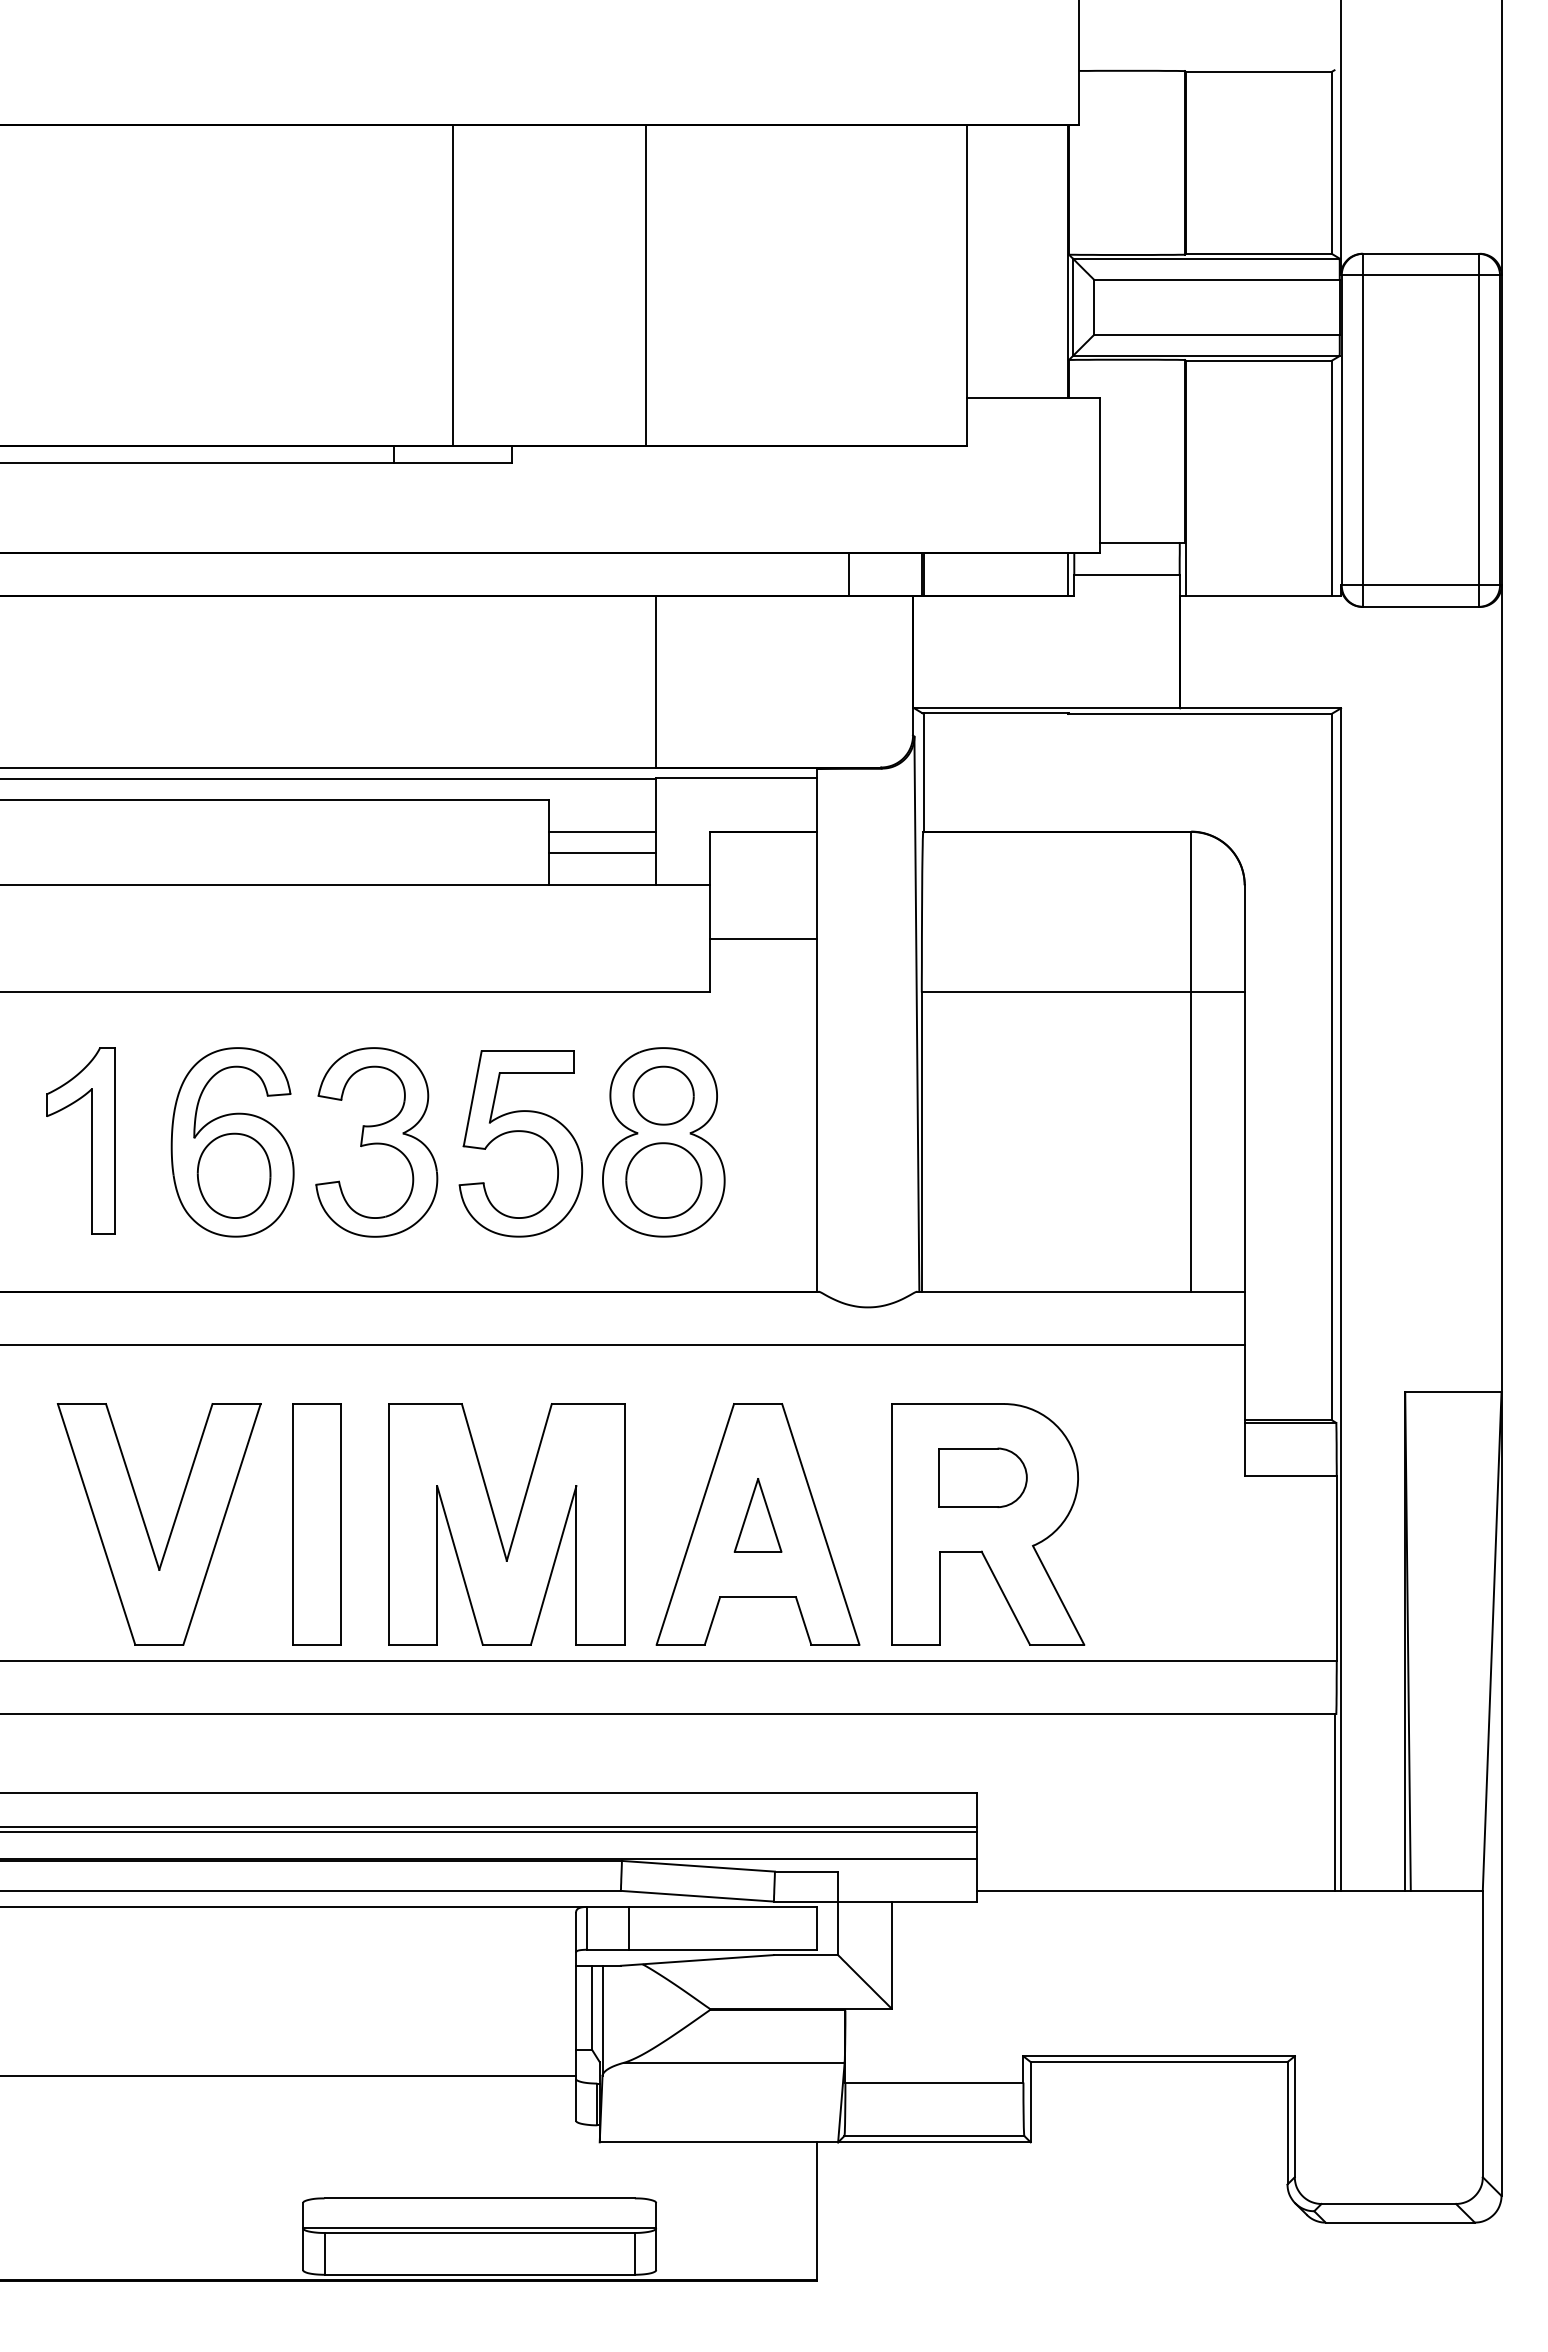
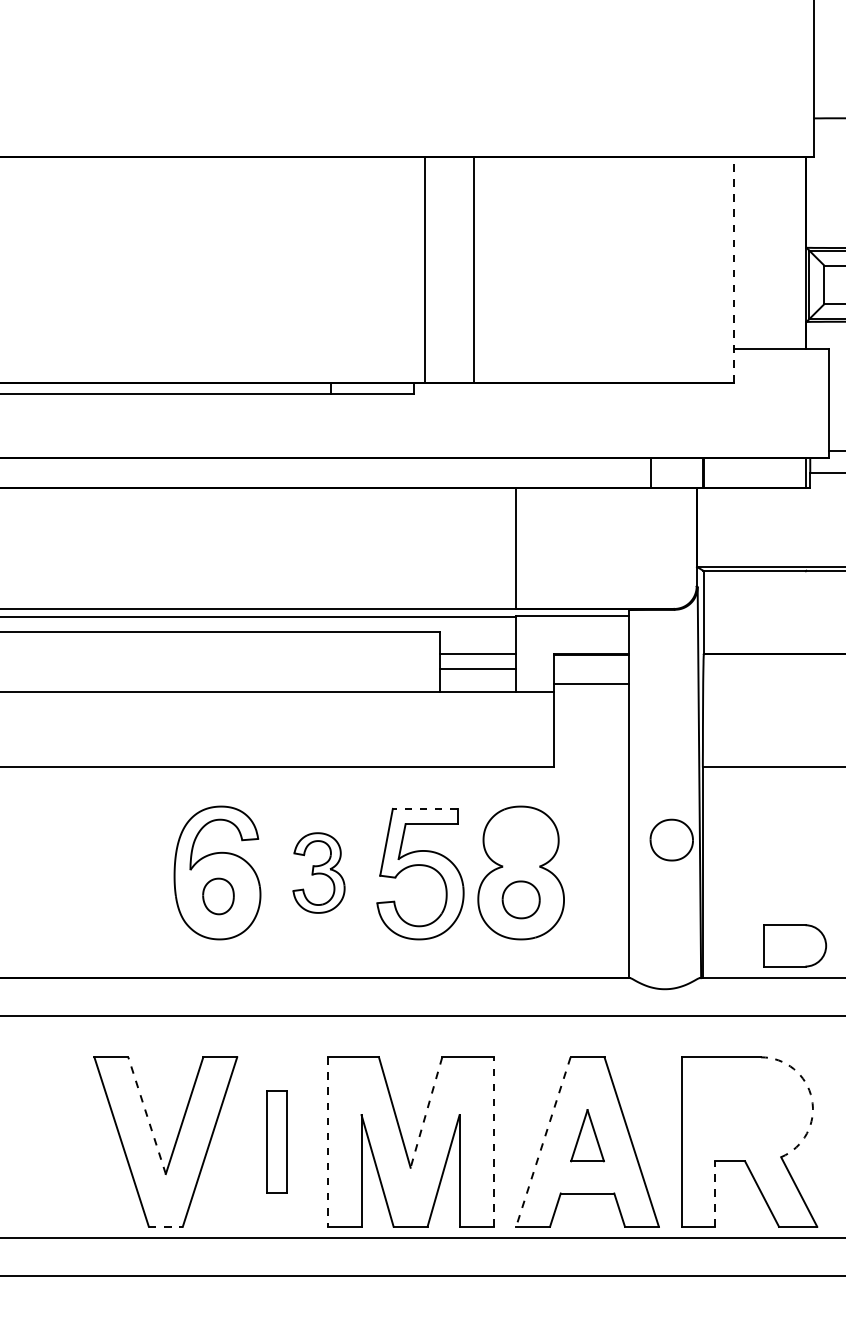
line: (452, 285) -> (425, 269), moved
line: (645, 285) -> (473, 269), moved
line: (966, 285) -> (734, 269), solid -> dashed
line: (762, 939) -> (590, 684), moved
line: (527, 1051) -> (425, 808), solid -> dashed
part: (663, 1095) -> (671, 839), moved
part: (91, 1140) -> (118, 871), removed
part: (376, 1142) -> (318, 873), size x0.6
part: (233, 1175) -> (218, 896), size x0.6
part: (663, 1180) -> (520, 899), size x0.7
arc: (1076, 1463) -> (811, 1099), solid -> dashed
part: (982, 1477) -> (794, 945), moved
line: (529, 1482) -> (426, 1112), solid -> dashed
line: (132, 1486) -> (146, 1115), solid -> dashed
line: (624, 1523) -> (493, 1141), solid -> dashed
part: (316, 1524) -> (276, 1142), size x0.6
line: (389, 1524) -> (327, 1142), solid -> dashed
line: (695, 1524) -> (543, 1142), solid -> dashed
line: (939, 1598) -> (715, 1194), solid -> dashed
line: (159, 1644) -> (165, 1226), solid -> dashed

